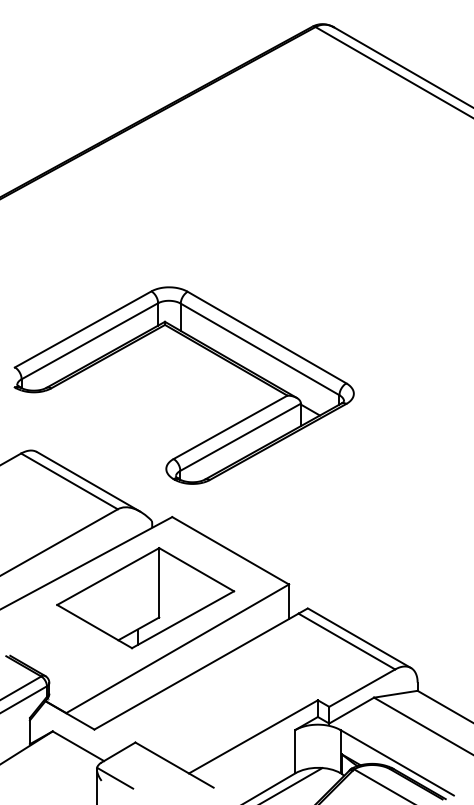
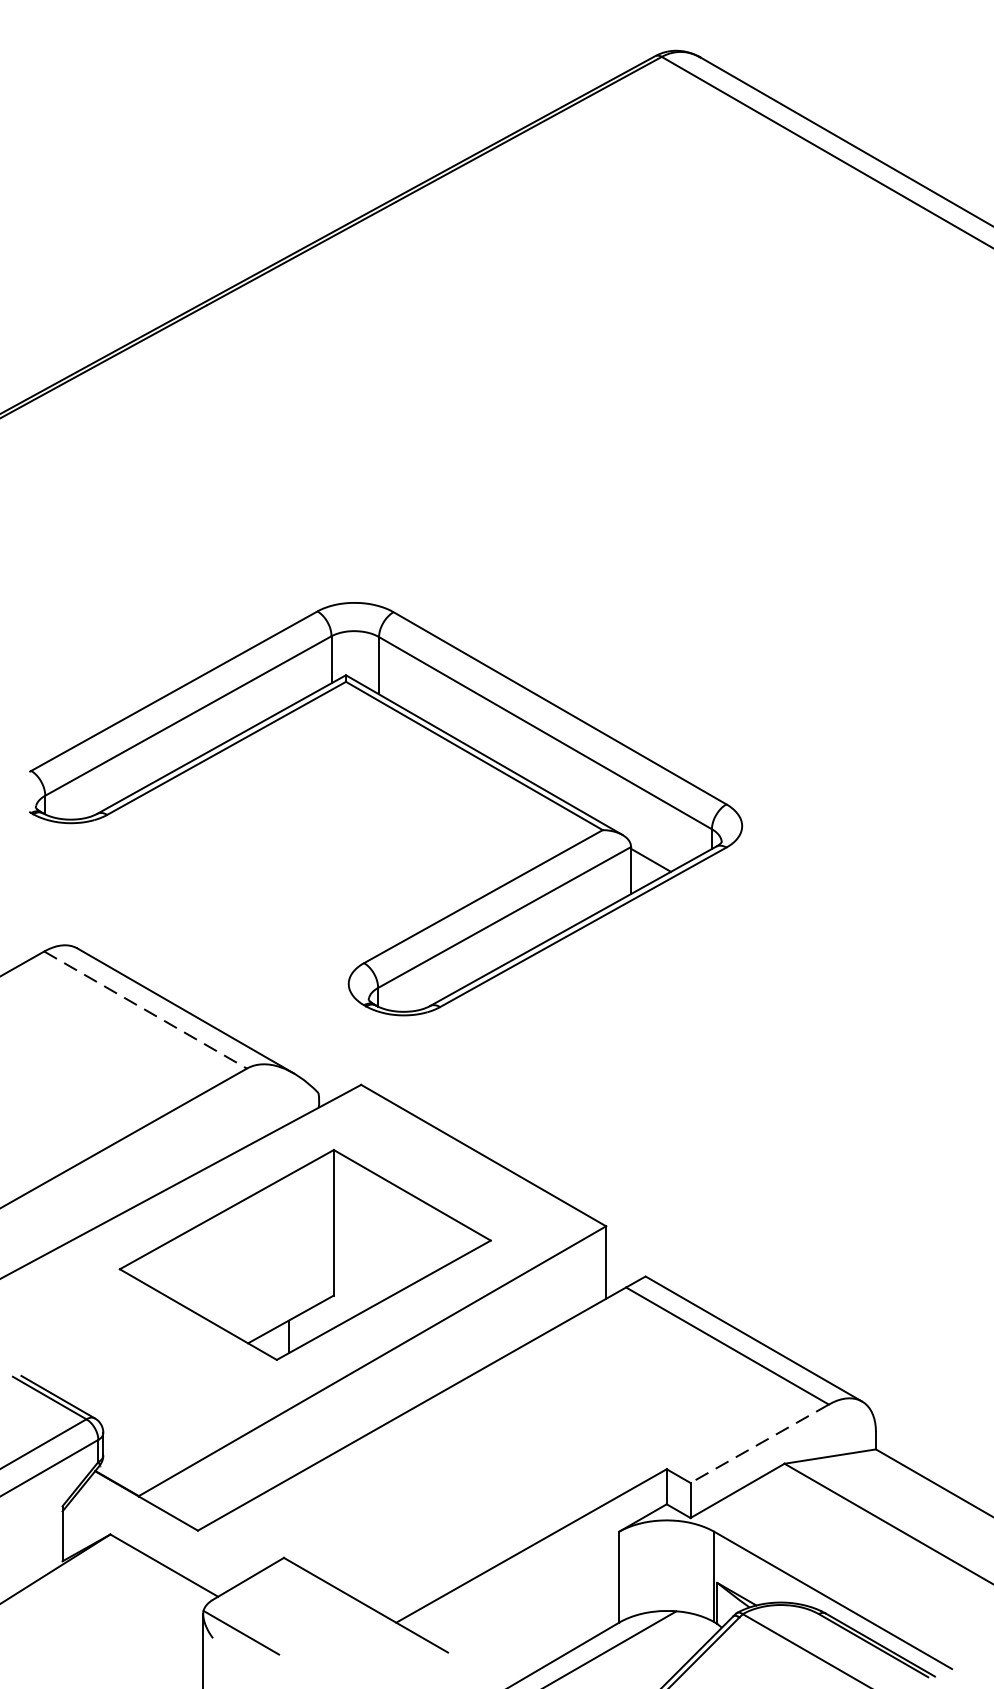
line: (69, 481) -> (145, 1010), solid -> dashed
line: (362, 688) -> (760, 1444), solid -> dashed

